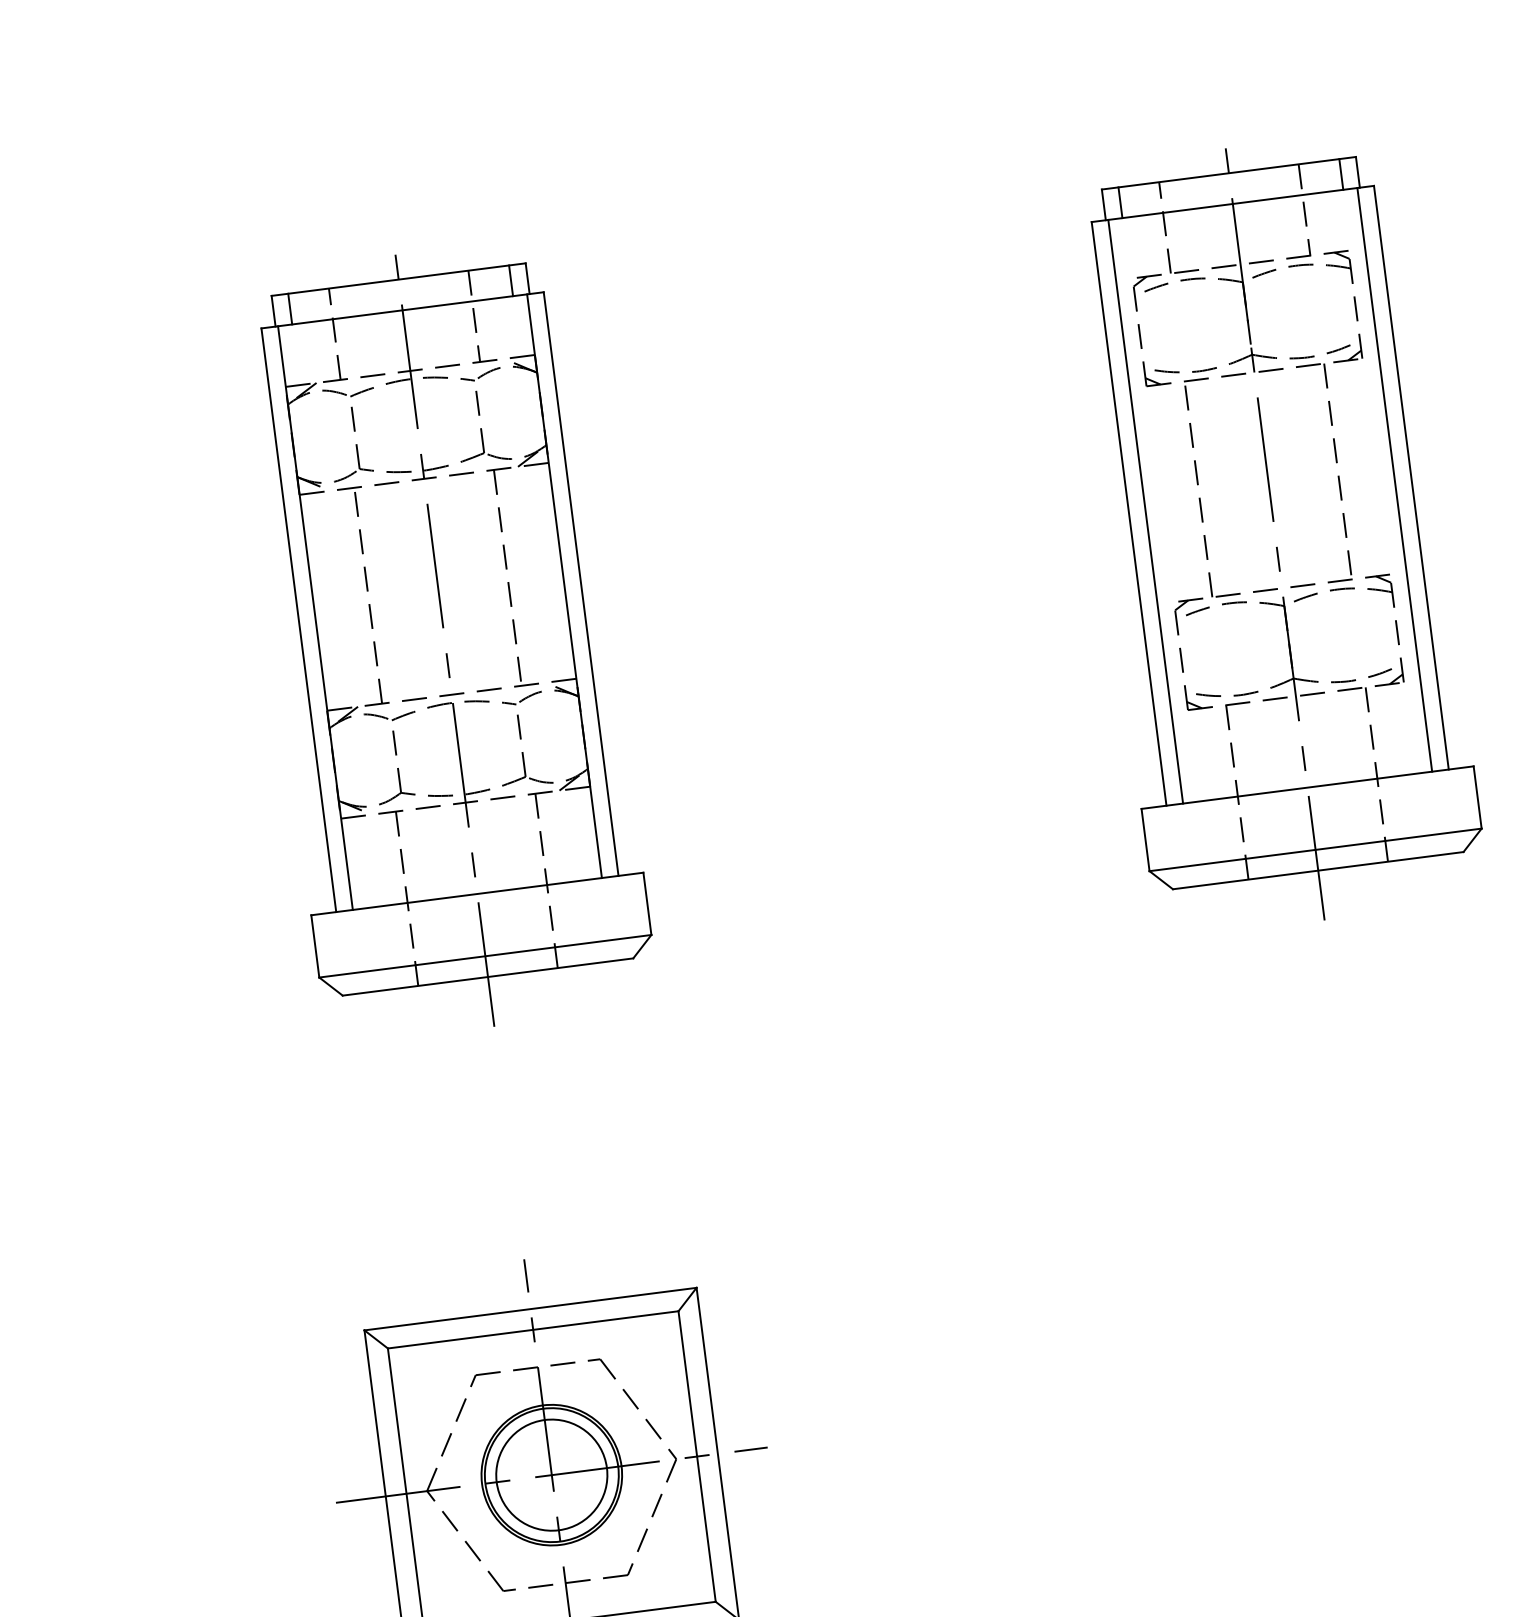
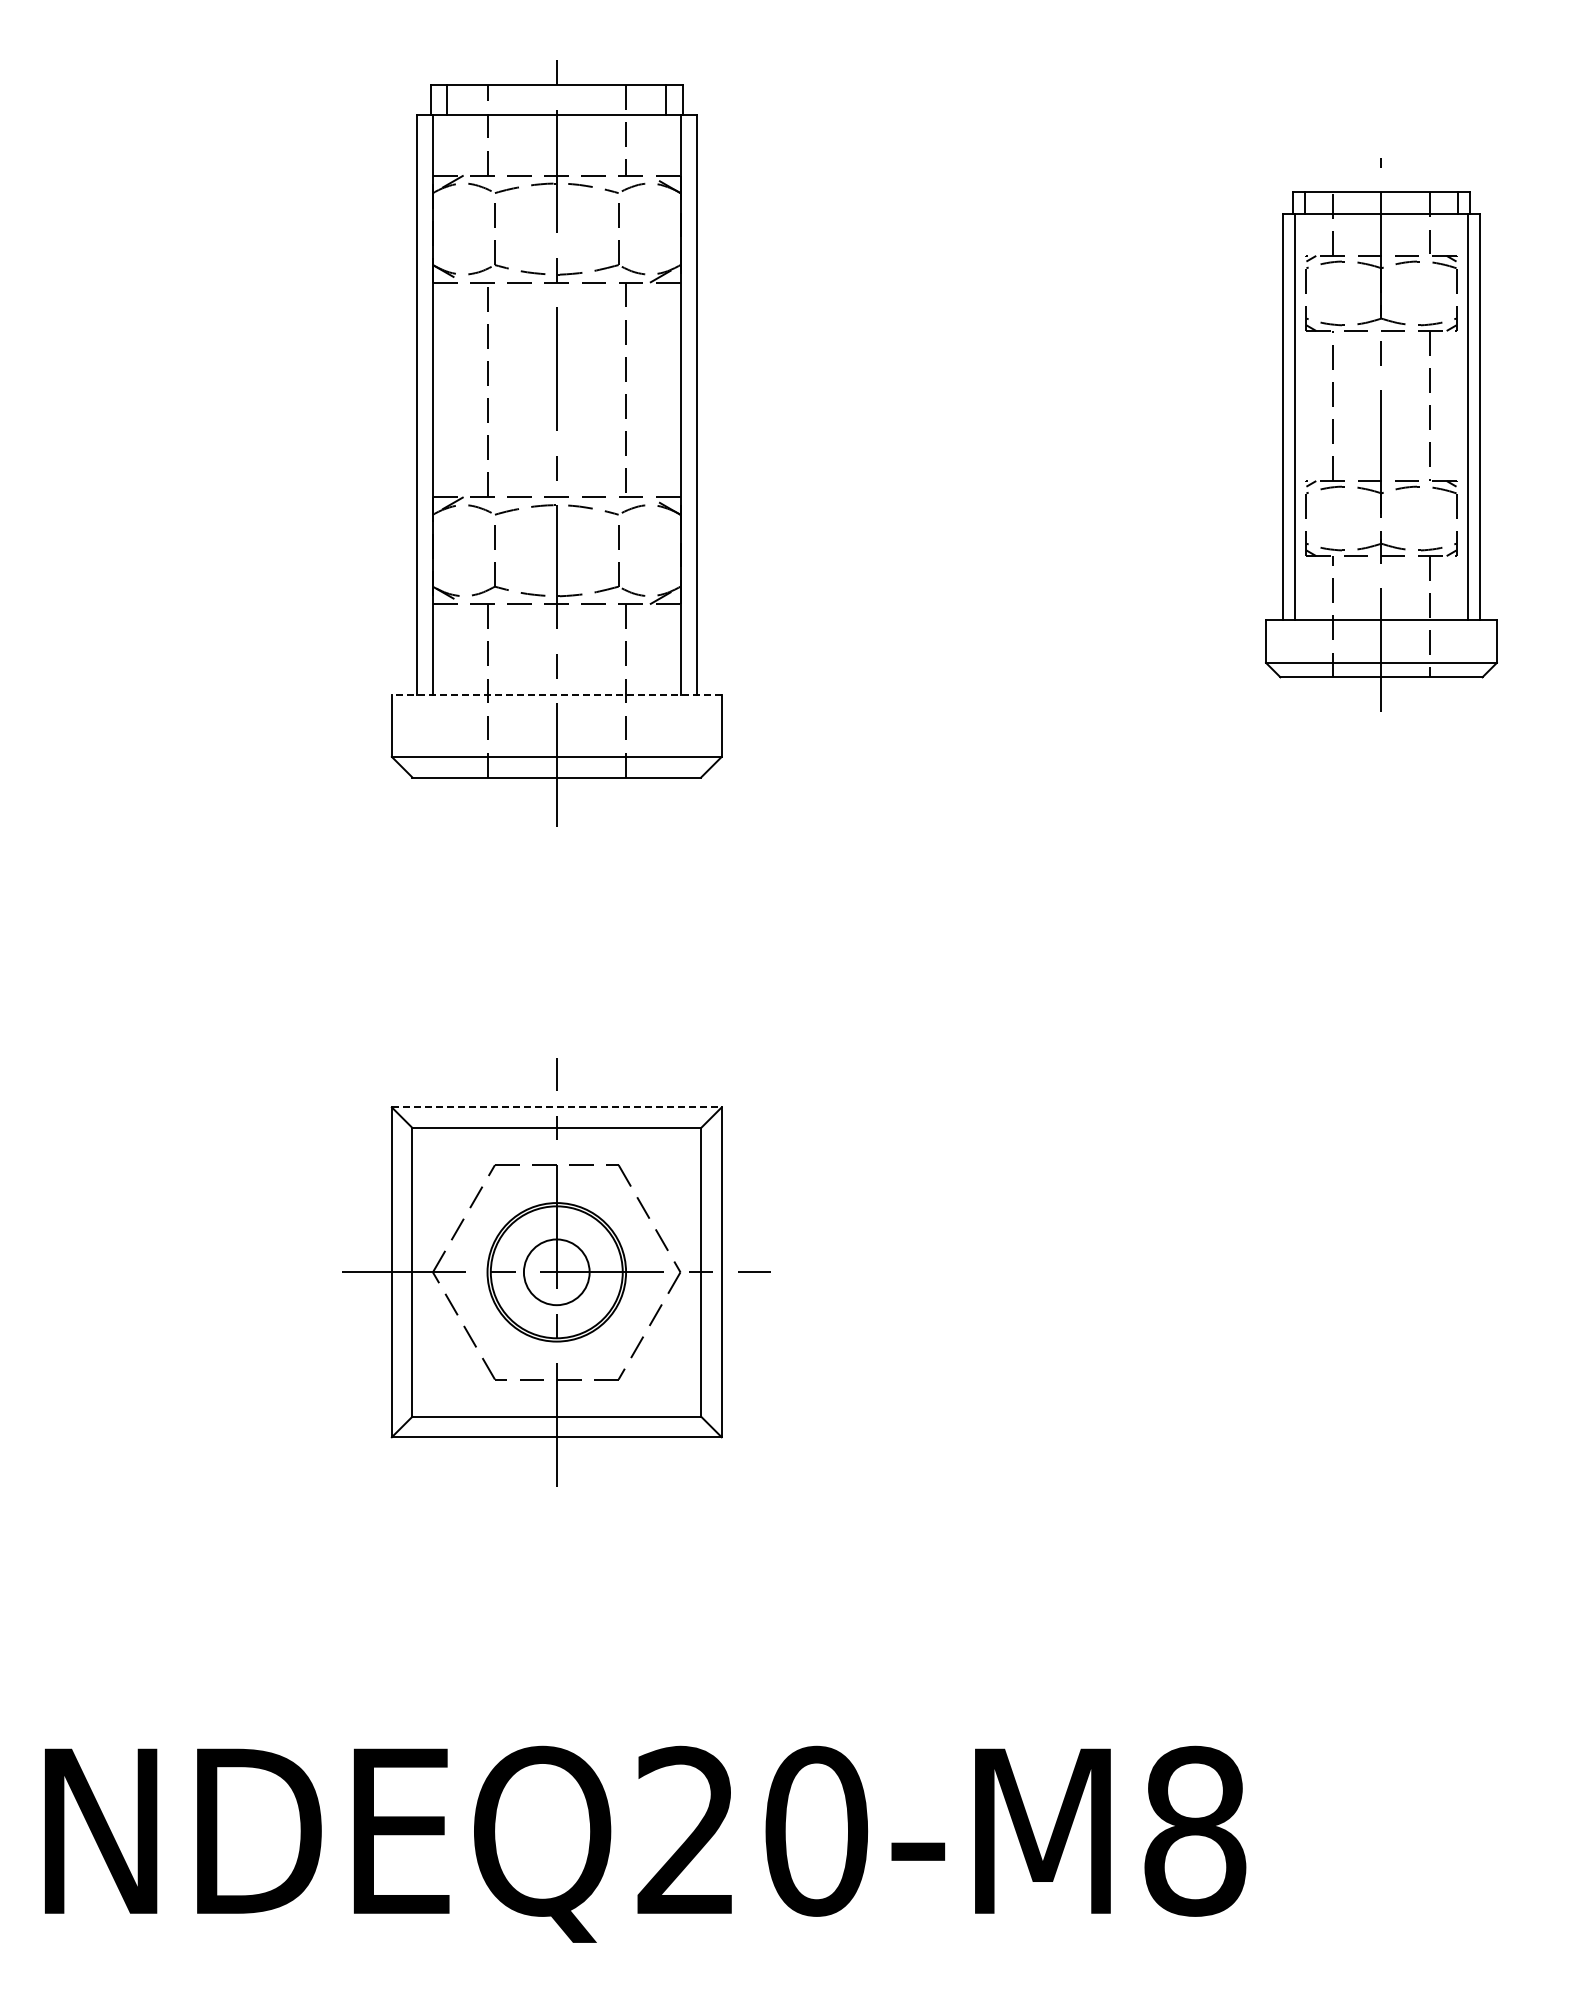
part: (1275, 534) -> (1381, 443), size x0.7
line: (477, 894) -> (556, 695), solid -> dashed
line: (530, 1309) -> (556, 1107), solid -> dashed
circle: (551, 1475) -> (556, 1272), size x0.6

